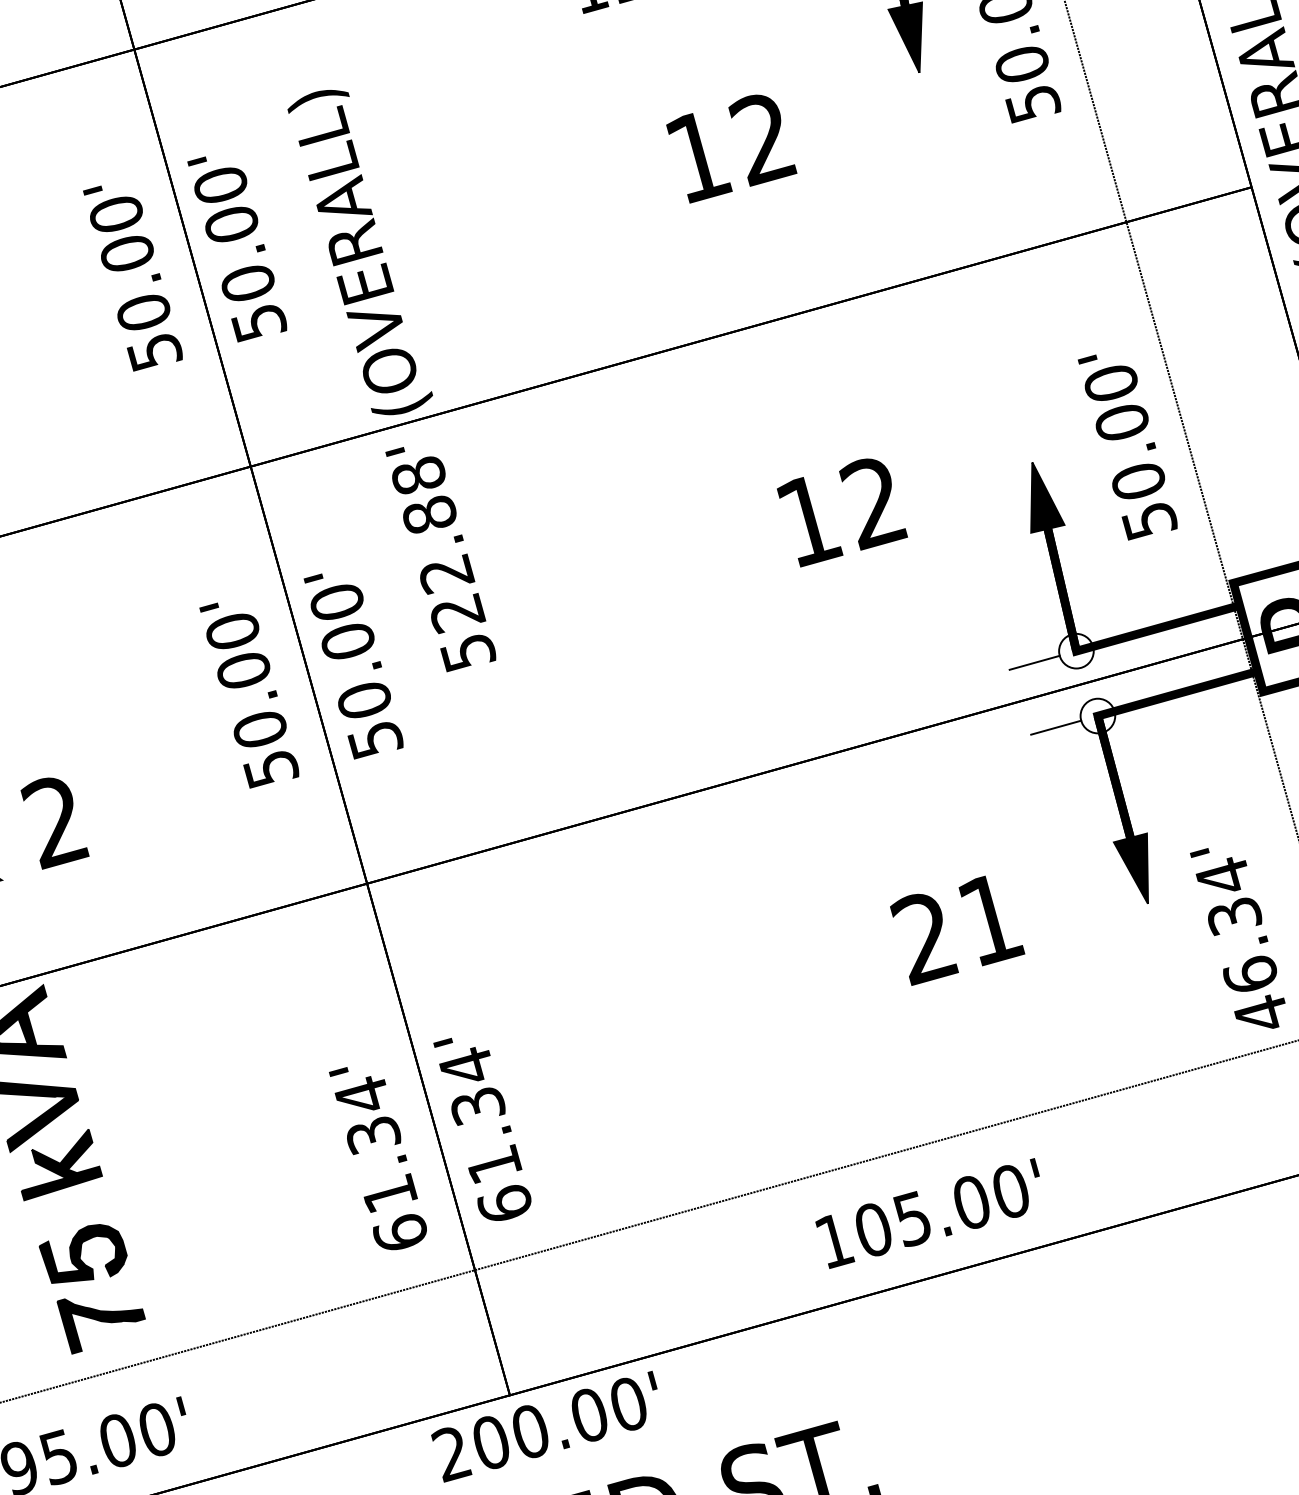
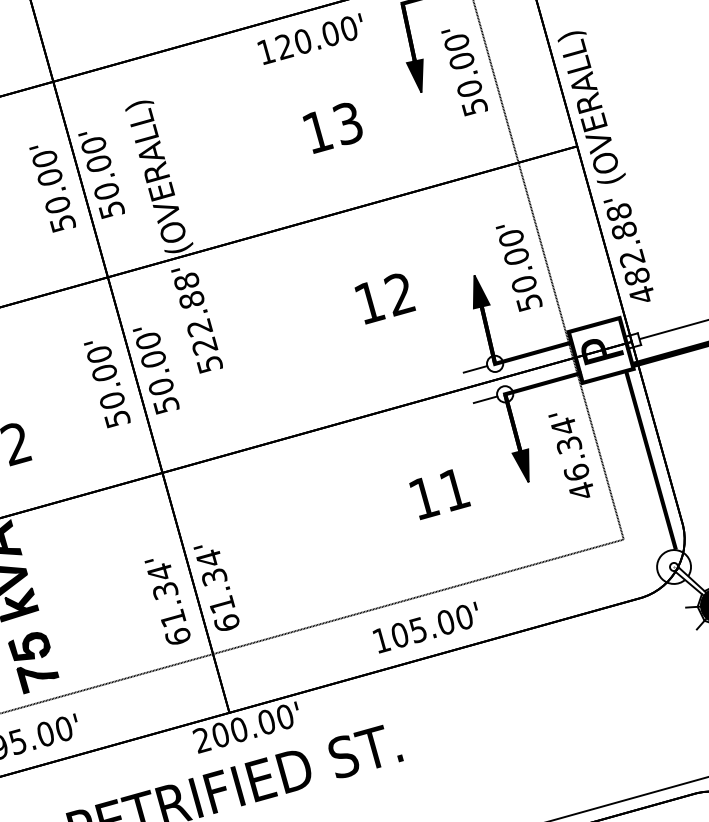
text: (763, 138) -> (348, 123), 12 -> 13
text: (923, 938) -> (423, 498), 21 -> 11
text: (1237, 938) -> (570, 455), moved

